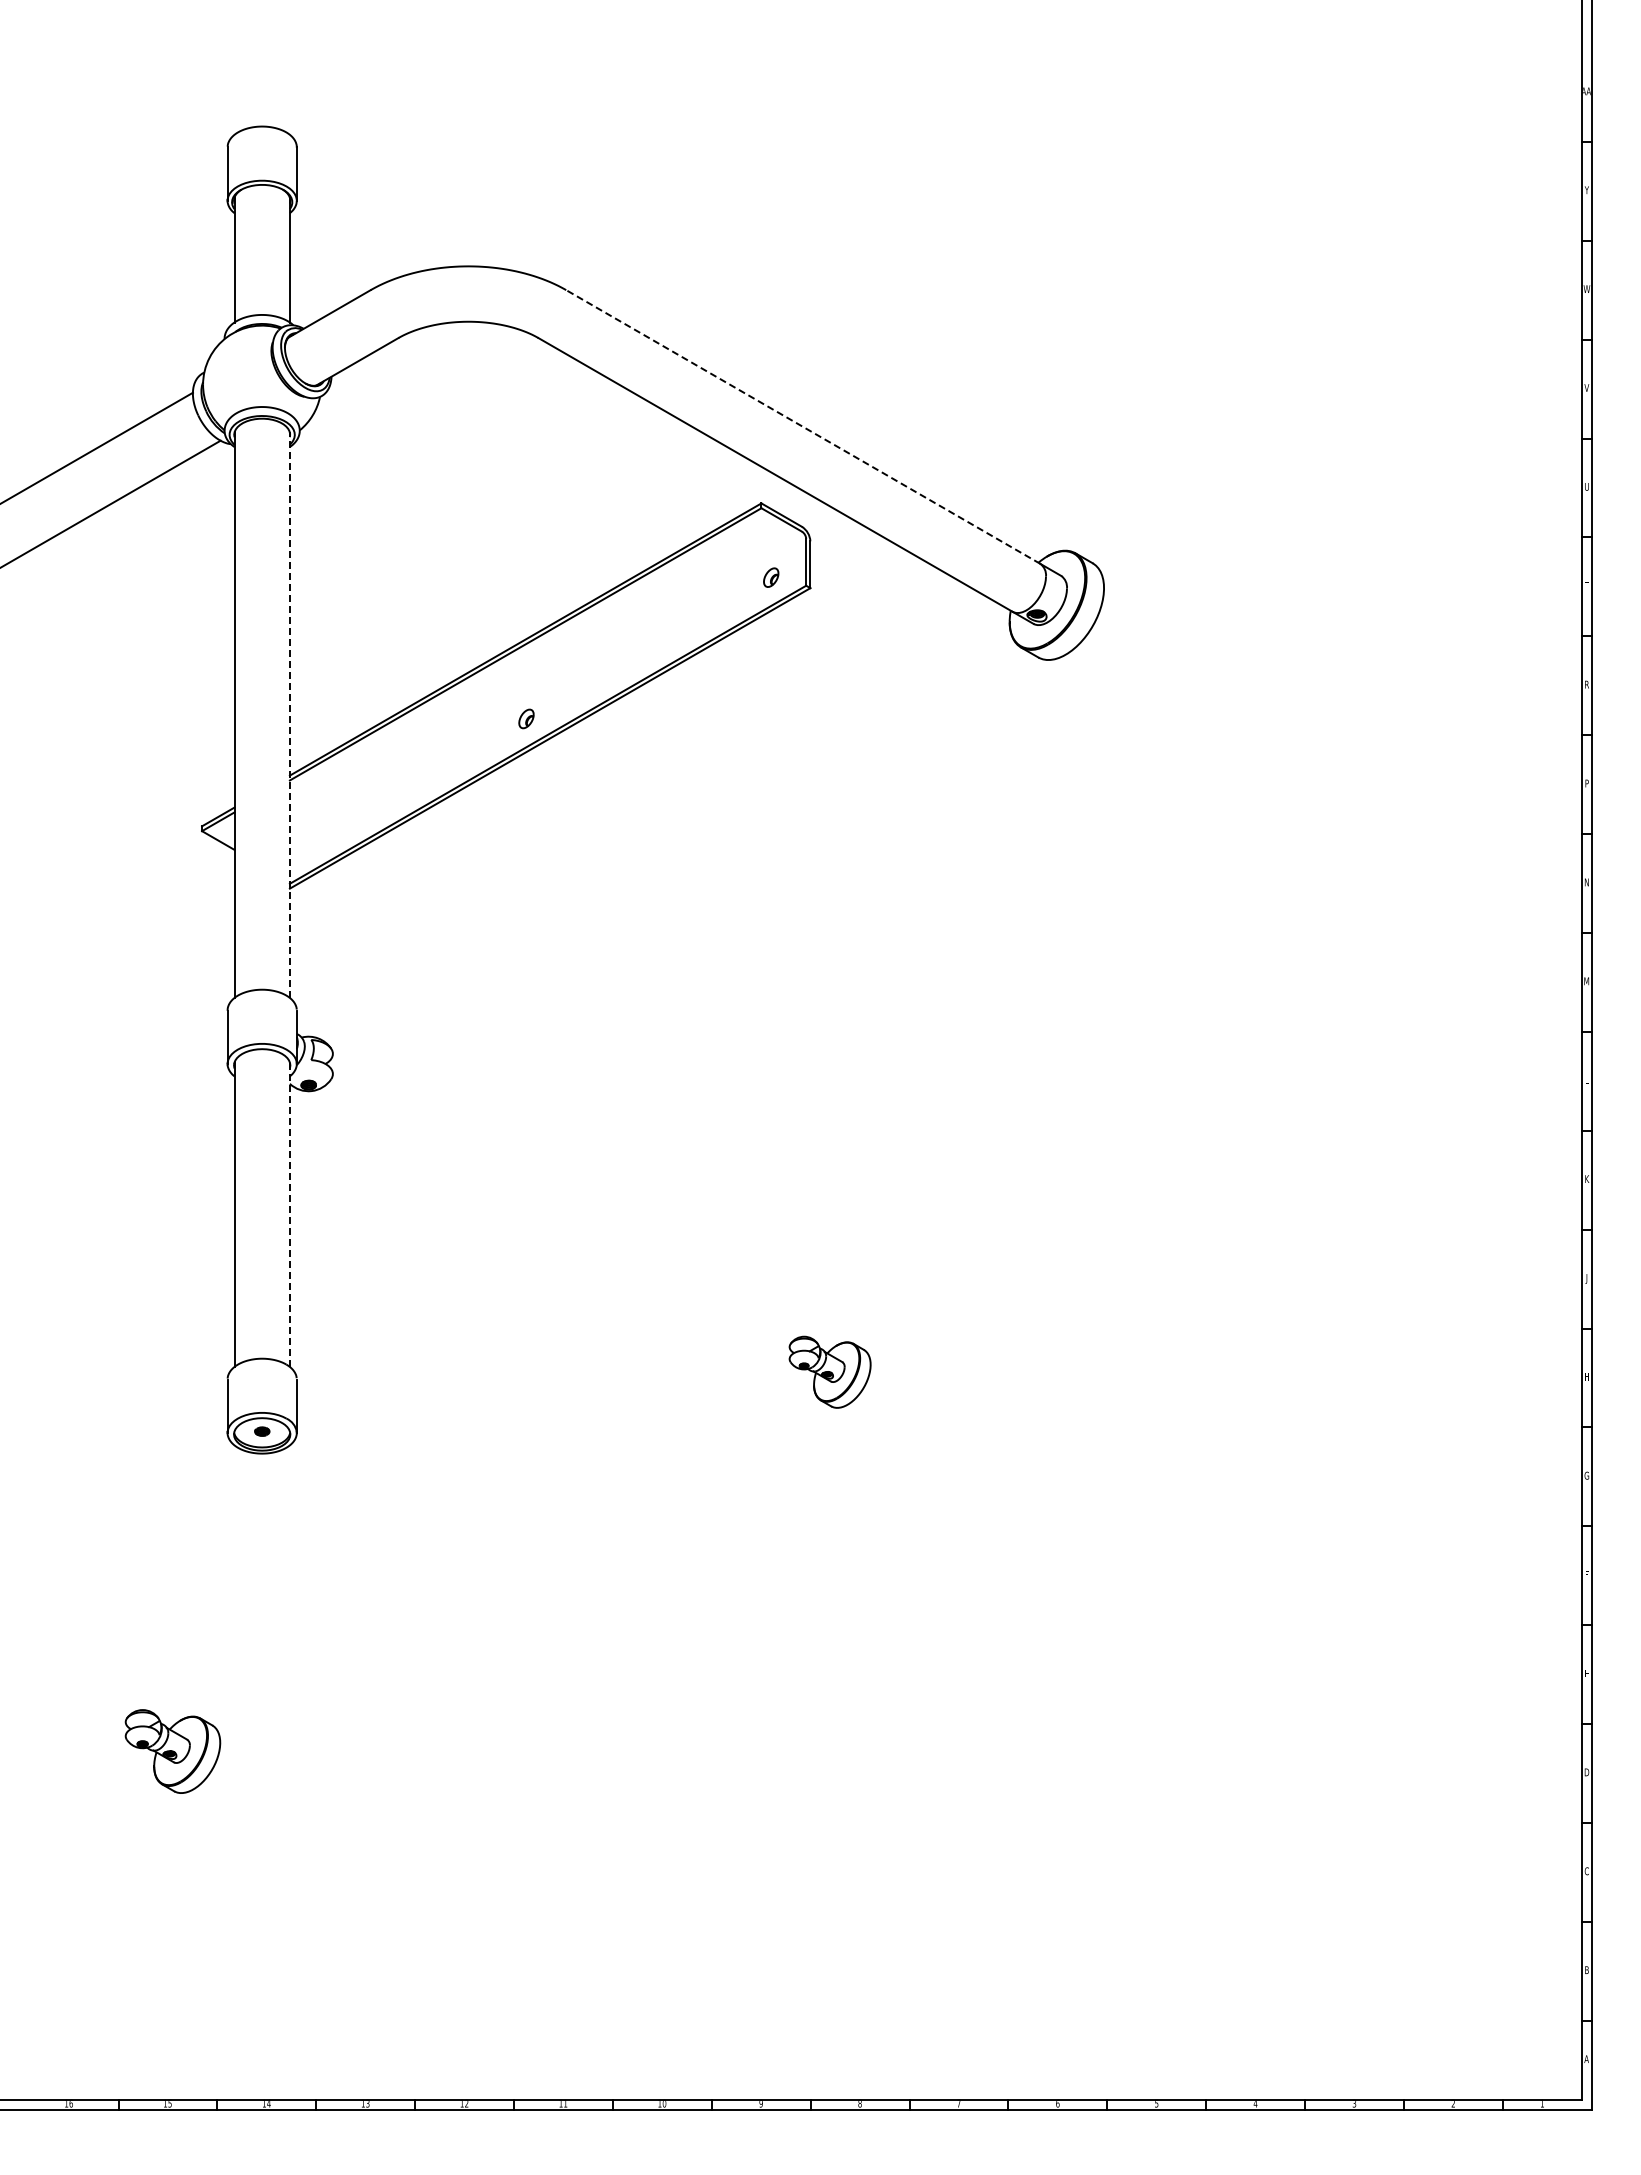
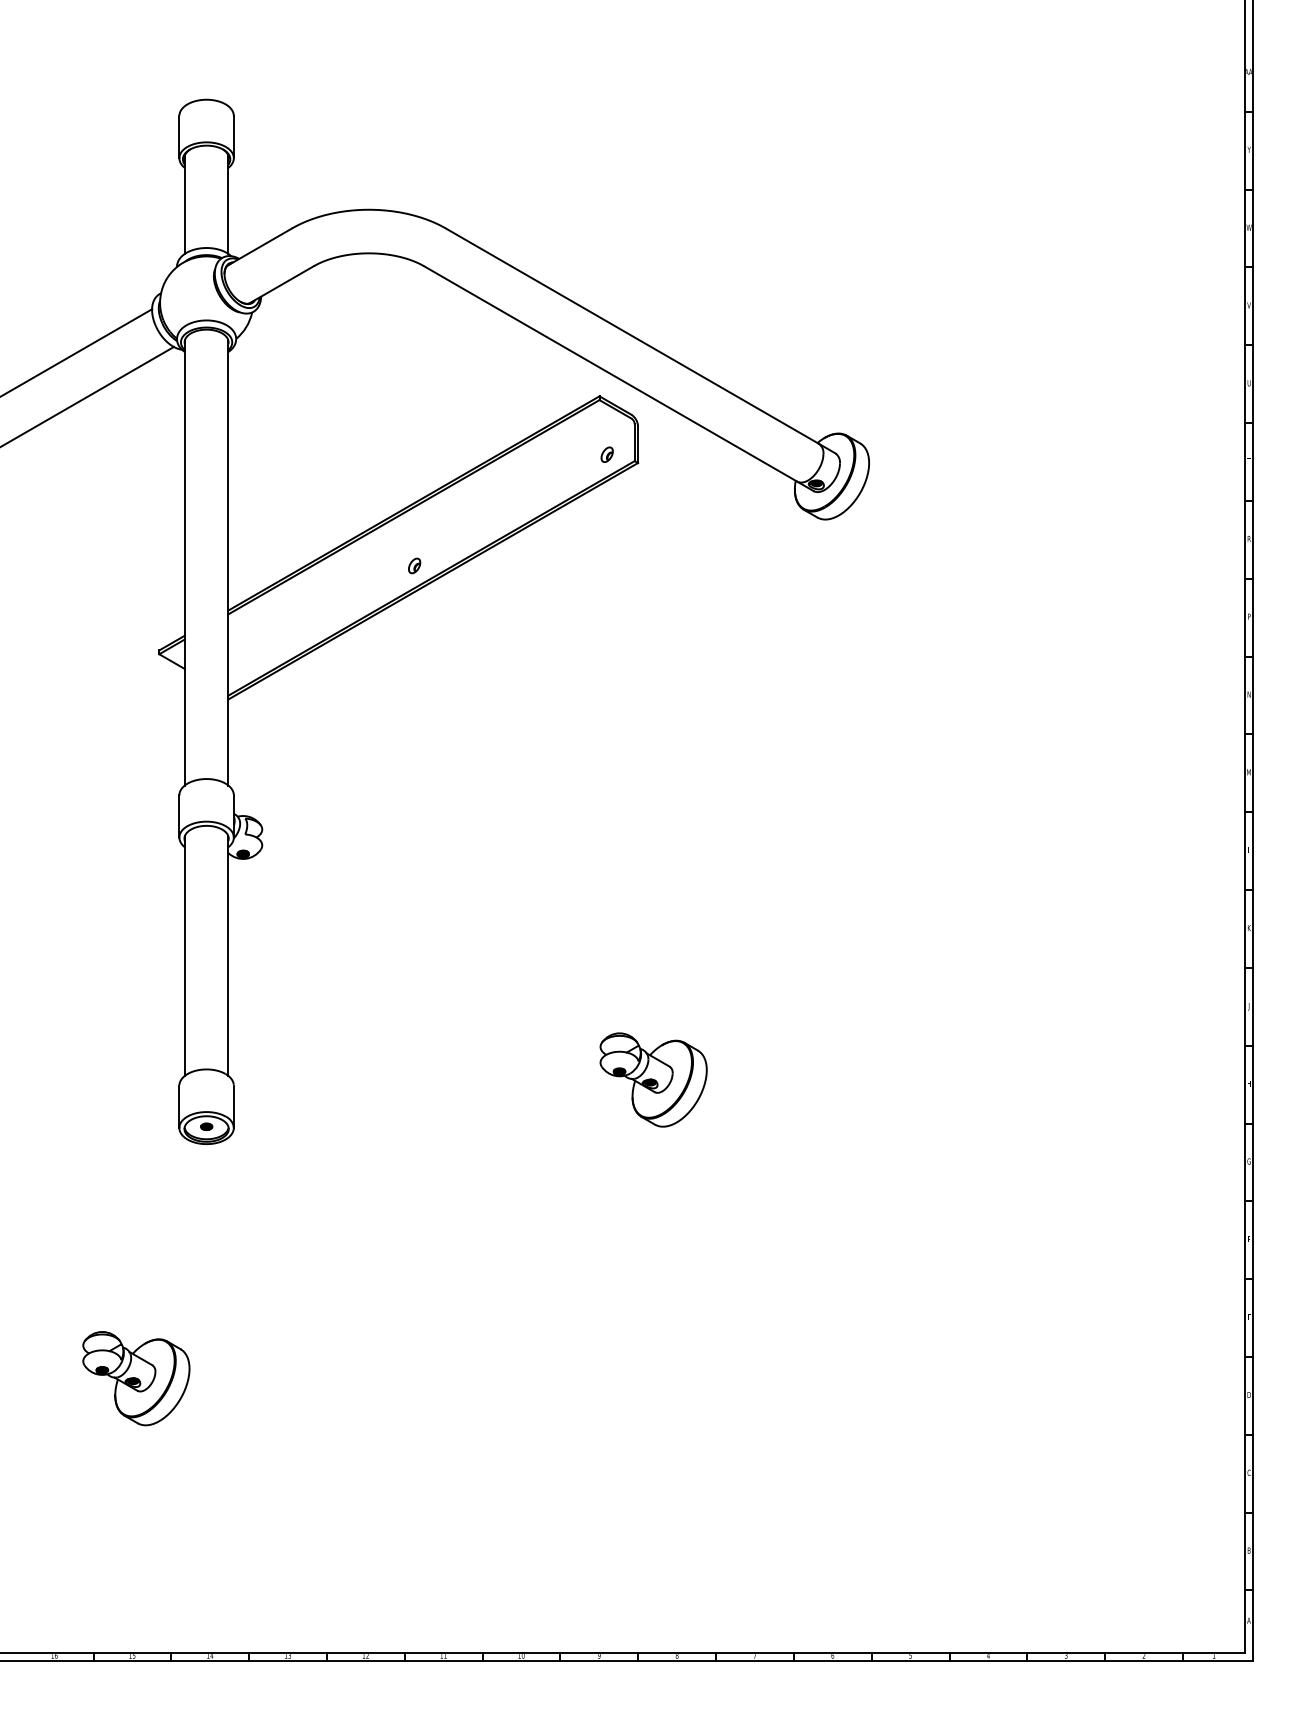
line: (803, 426) -> (632, 335), dashed -> solid
line: (289, 715) -> (228, 563), dashed -> solid
line: (289, 1214) -> (228, 955), dashed -> solid
part: (829, 1372) -> (653, 1080), size x1.67
part: (172, 1751) -> (136, 1378), size x1.43

